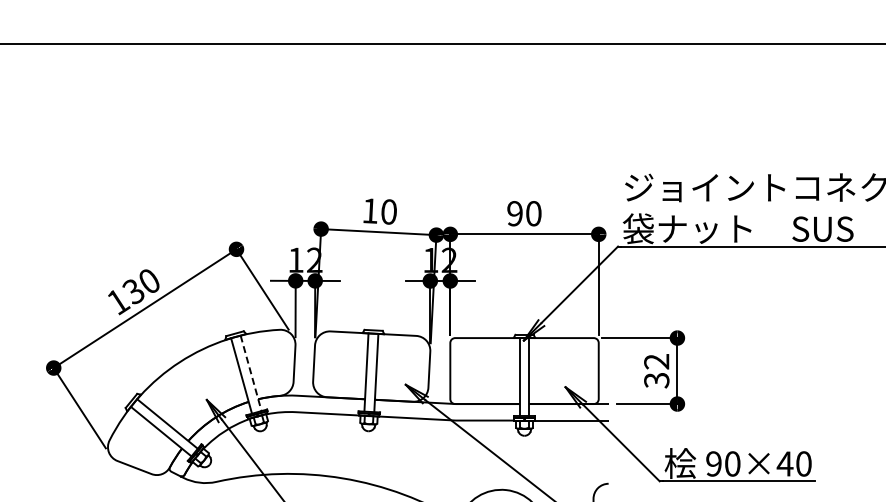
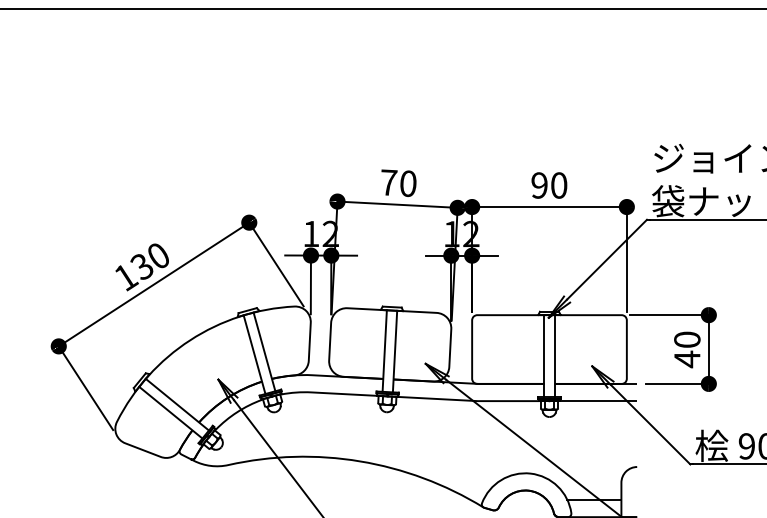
text: (370, 210) -> (388, 182), 10 -> 70
text: (656, 371) -> (687, 349), 32 -> 40
line: (251, 373) -> (264, 352), dashed -> solid

